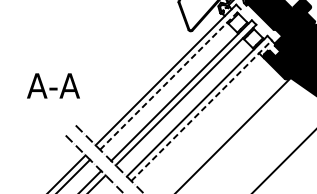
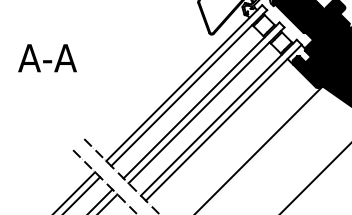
line: (170, 78) -> (189, 87), dashed -> solid
text: (53, 86) -> (47, 58), moved
line: (202, 110) -> (224, 122), dashed -> solid

